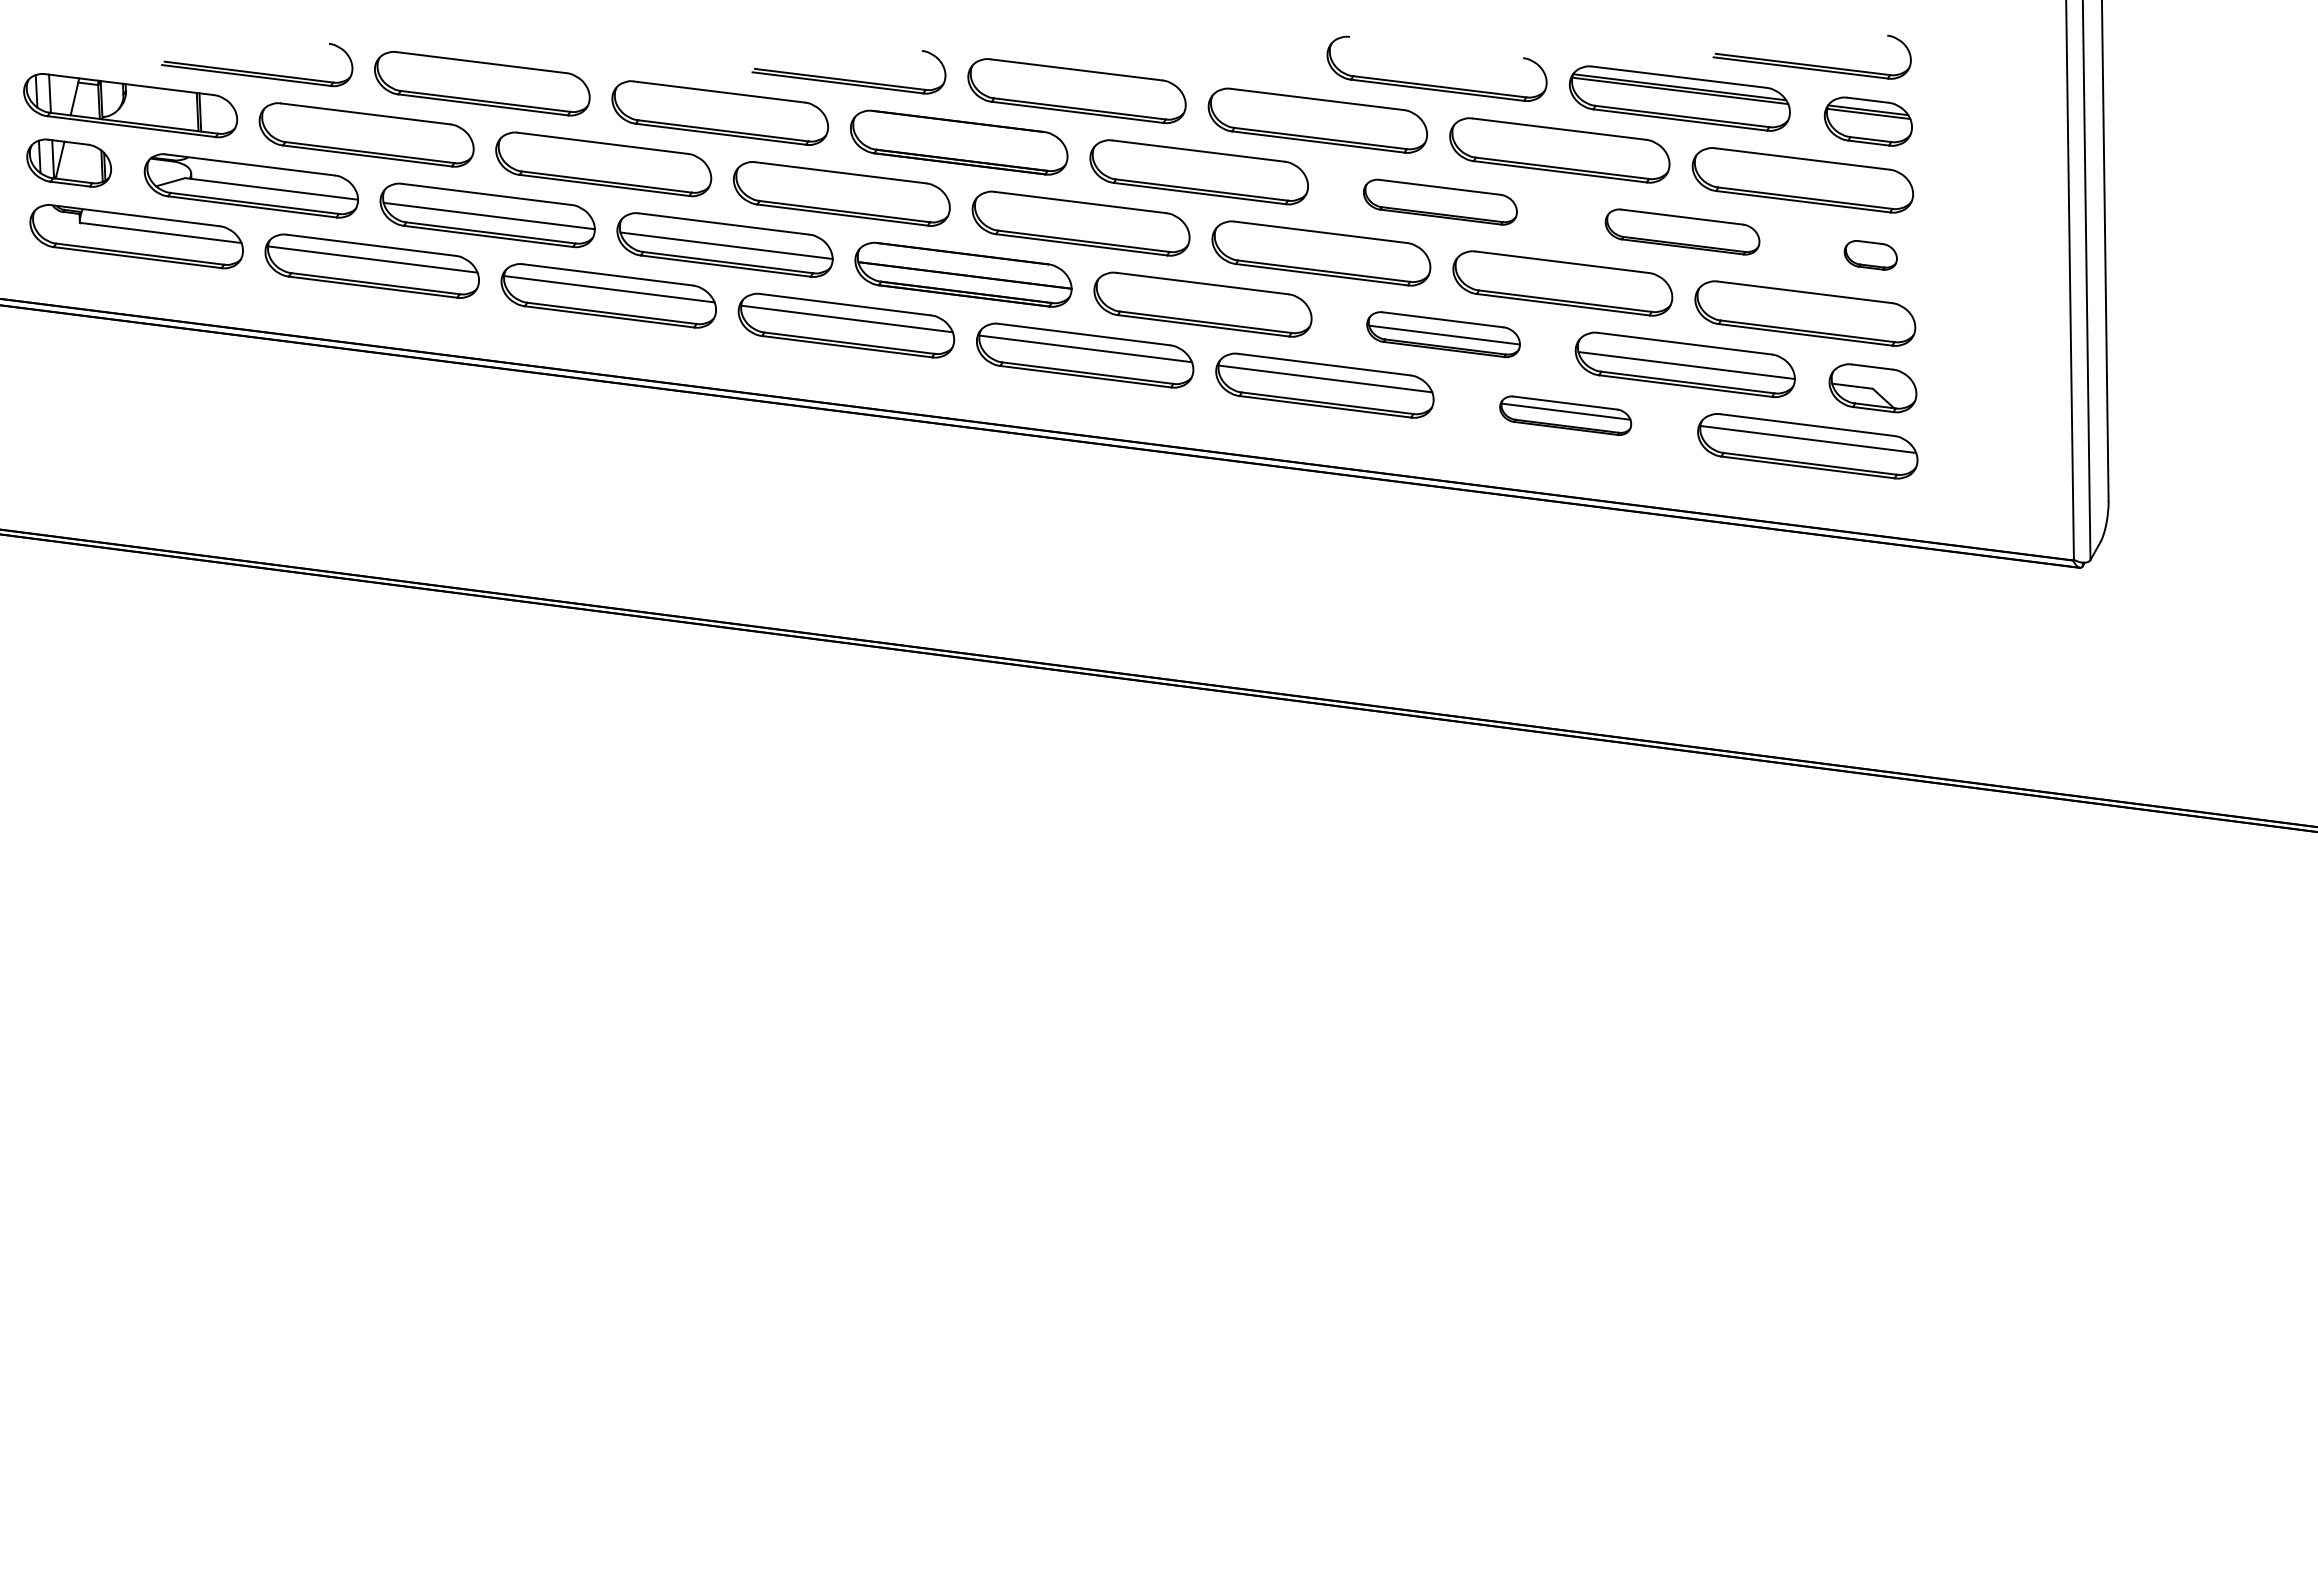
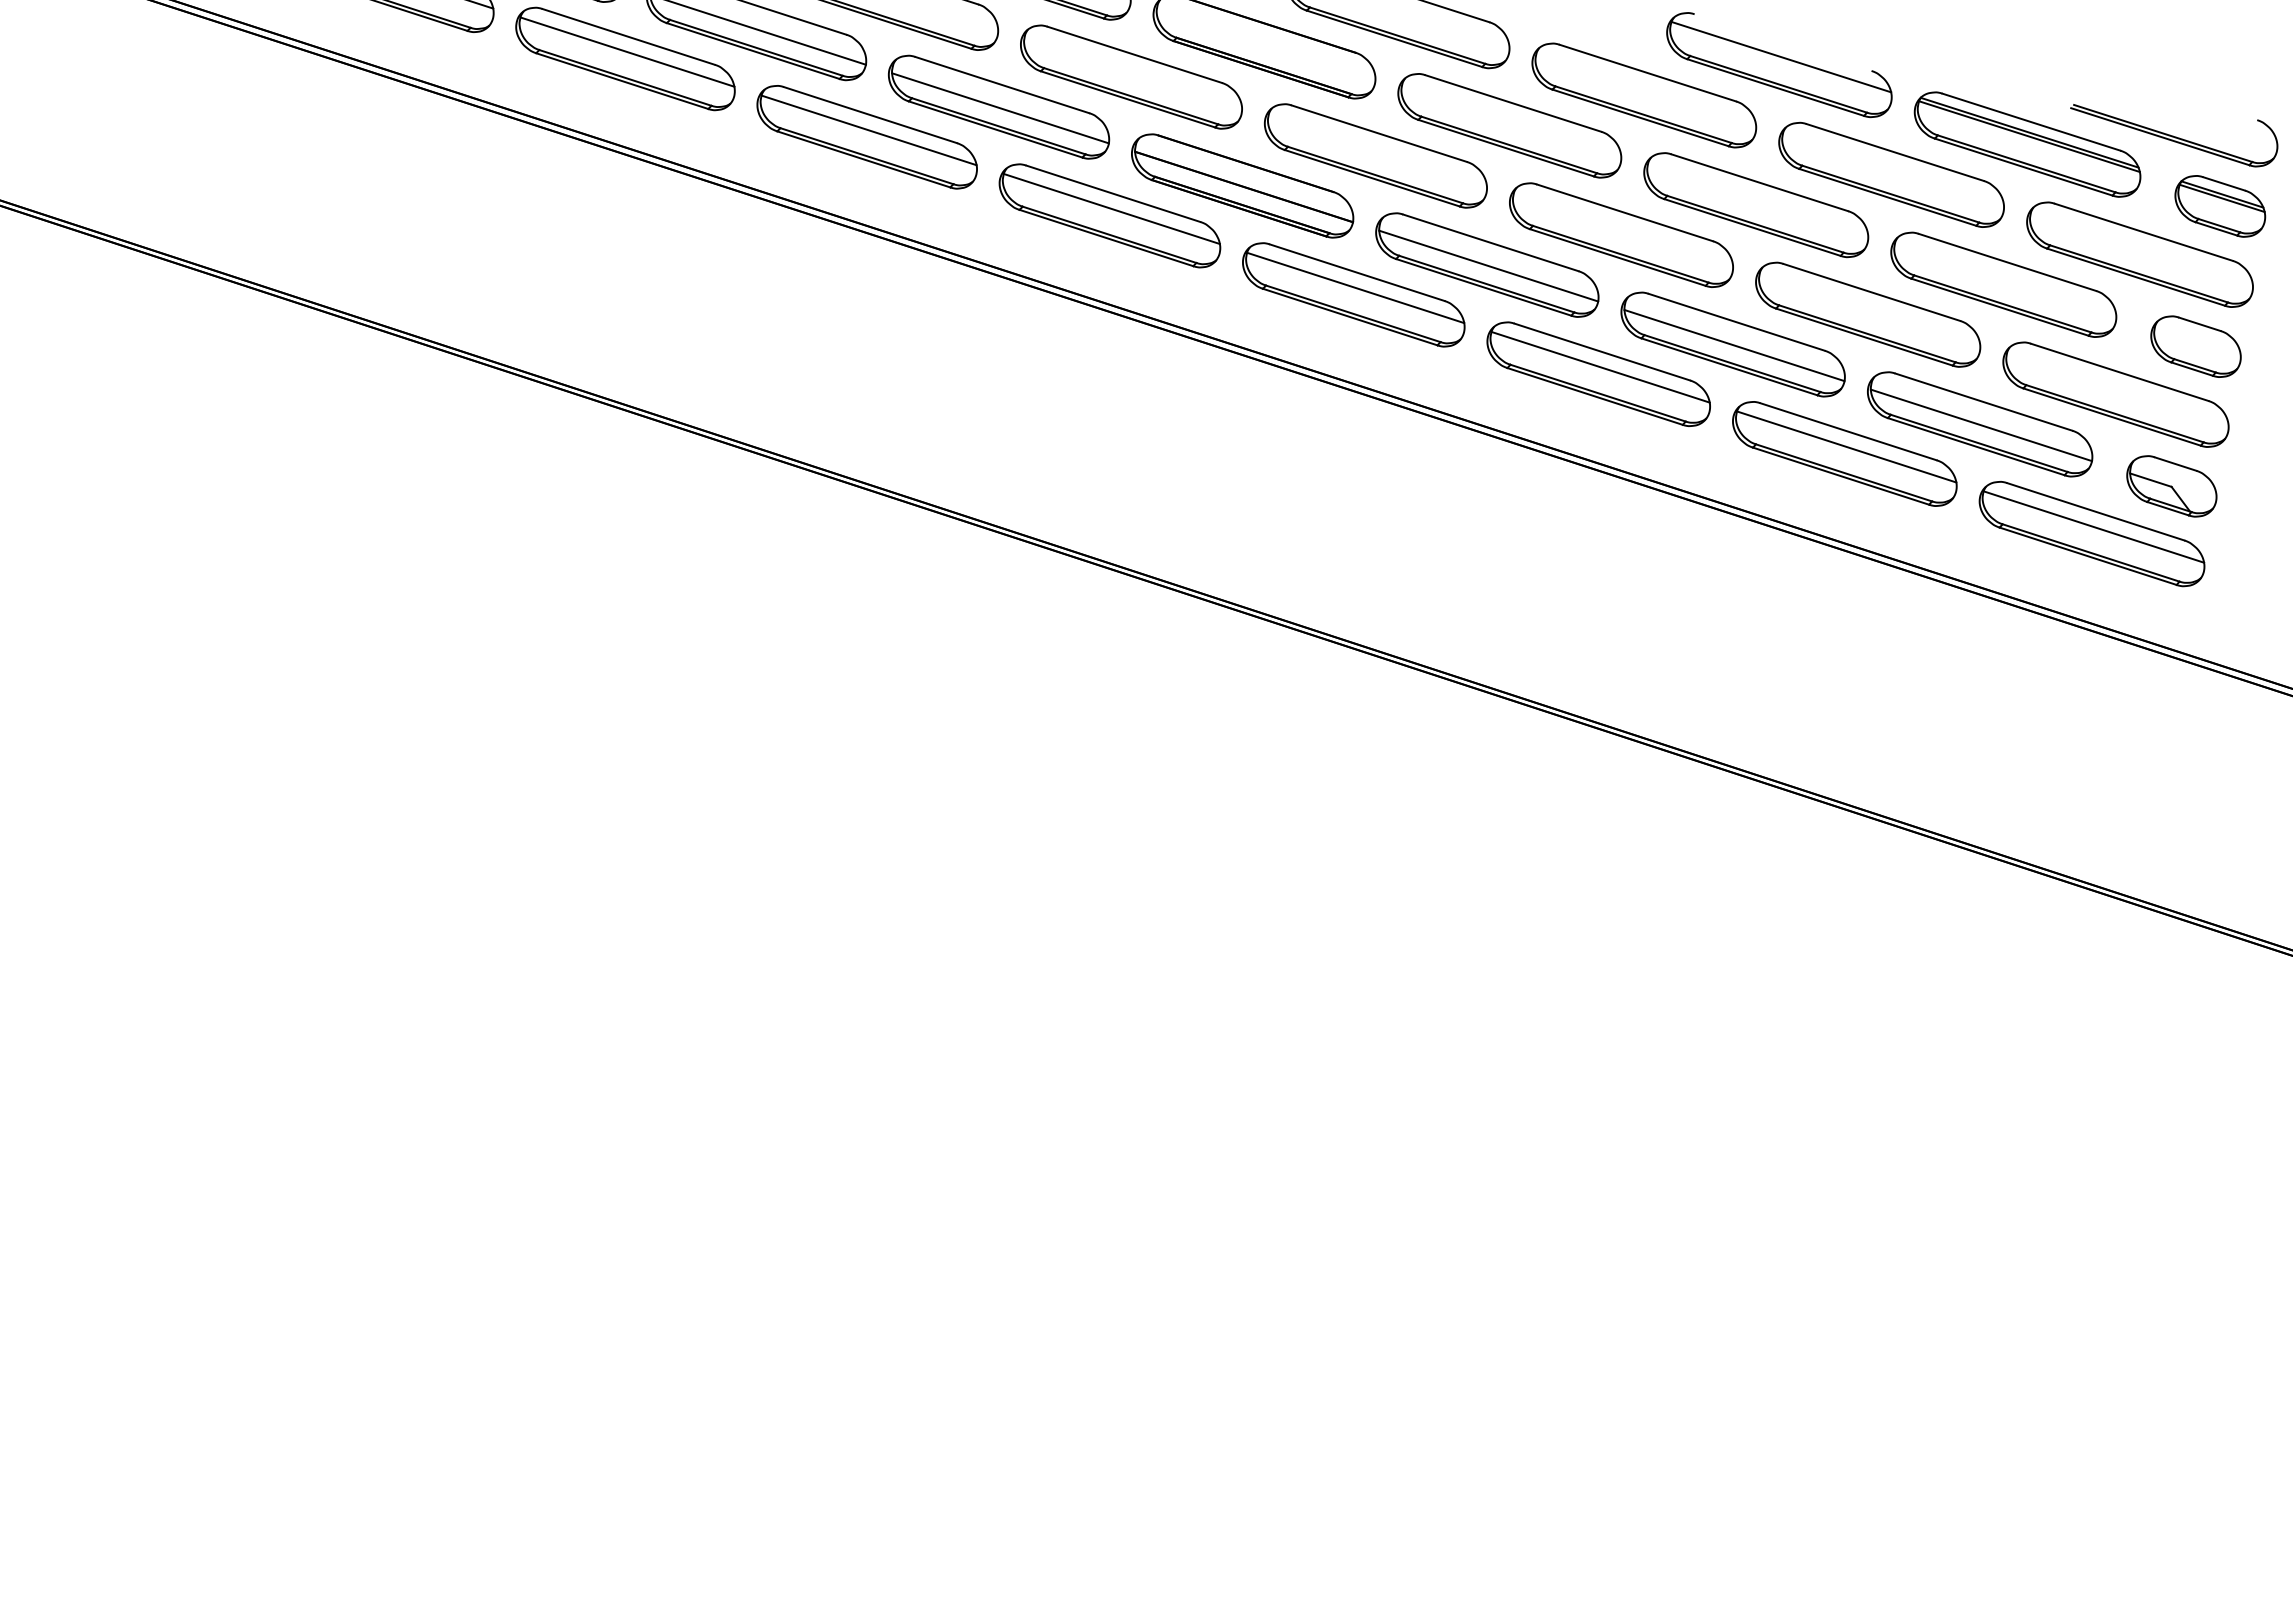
line: (1437, 61) -> (1781, 57), added
part: (1440, 202) -> (1756, 205), size x1.43
part: (1682, 231) -> (2003, 284), size x1.43
part: (1870, 255) -> (2195, 346), size x1.67
line: (1204, 304) -> (1488, 265), added
part: (1443, 334) -> (1733, 344), size x1.43
part: (1565, 415) -> (1844, 453), size x1.67

